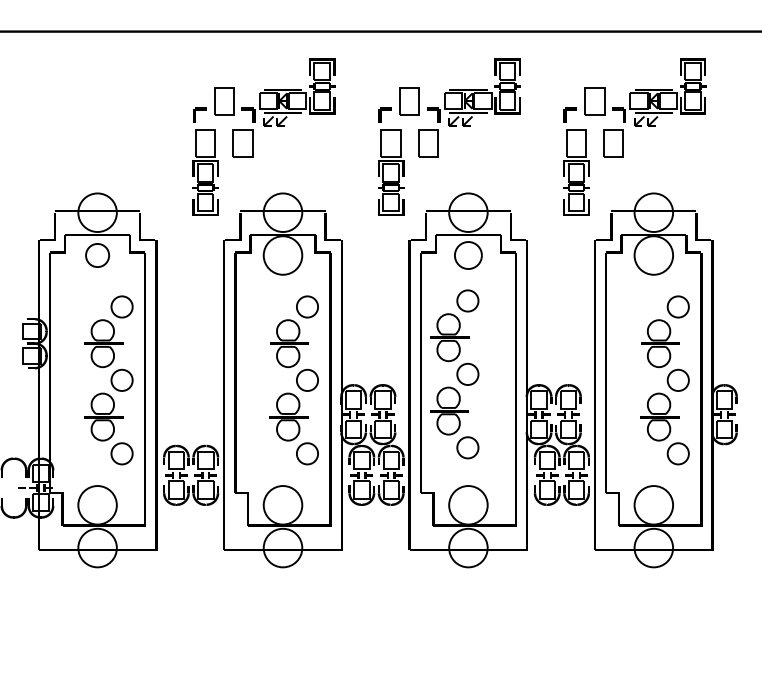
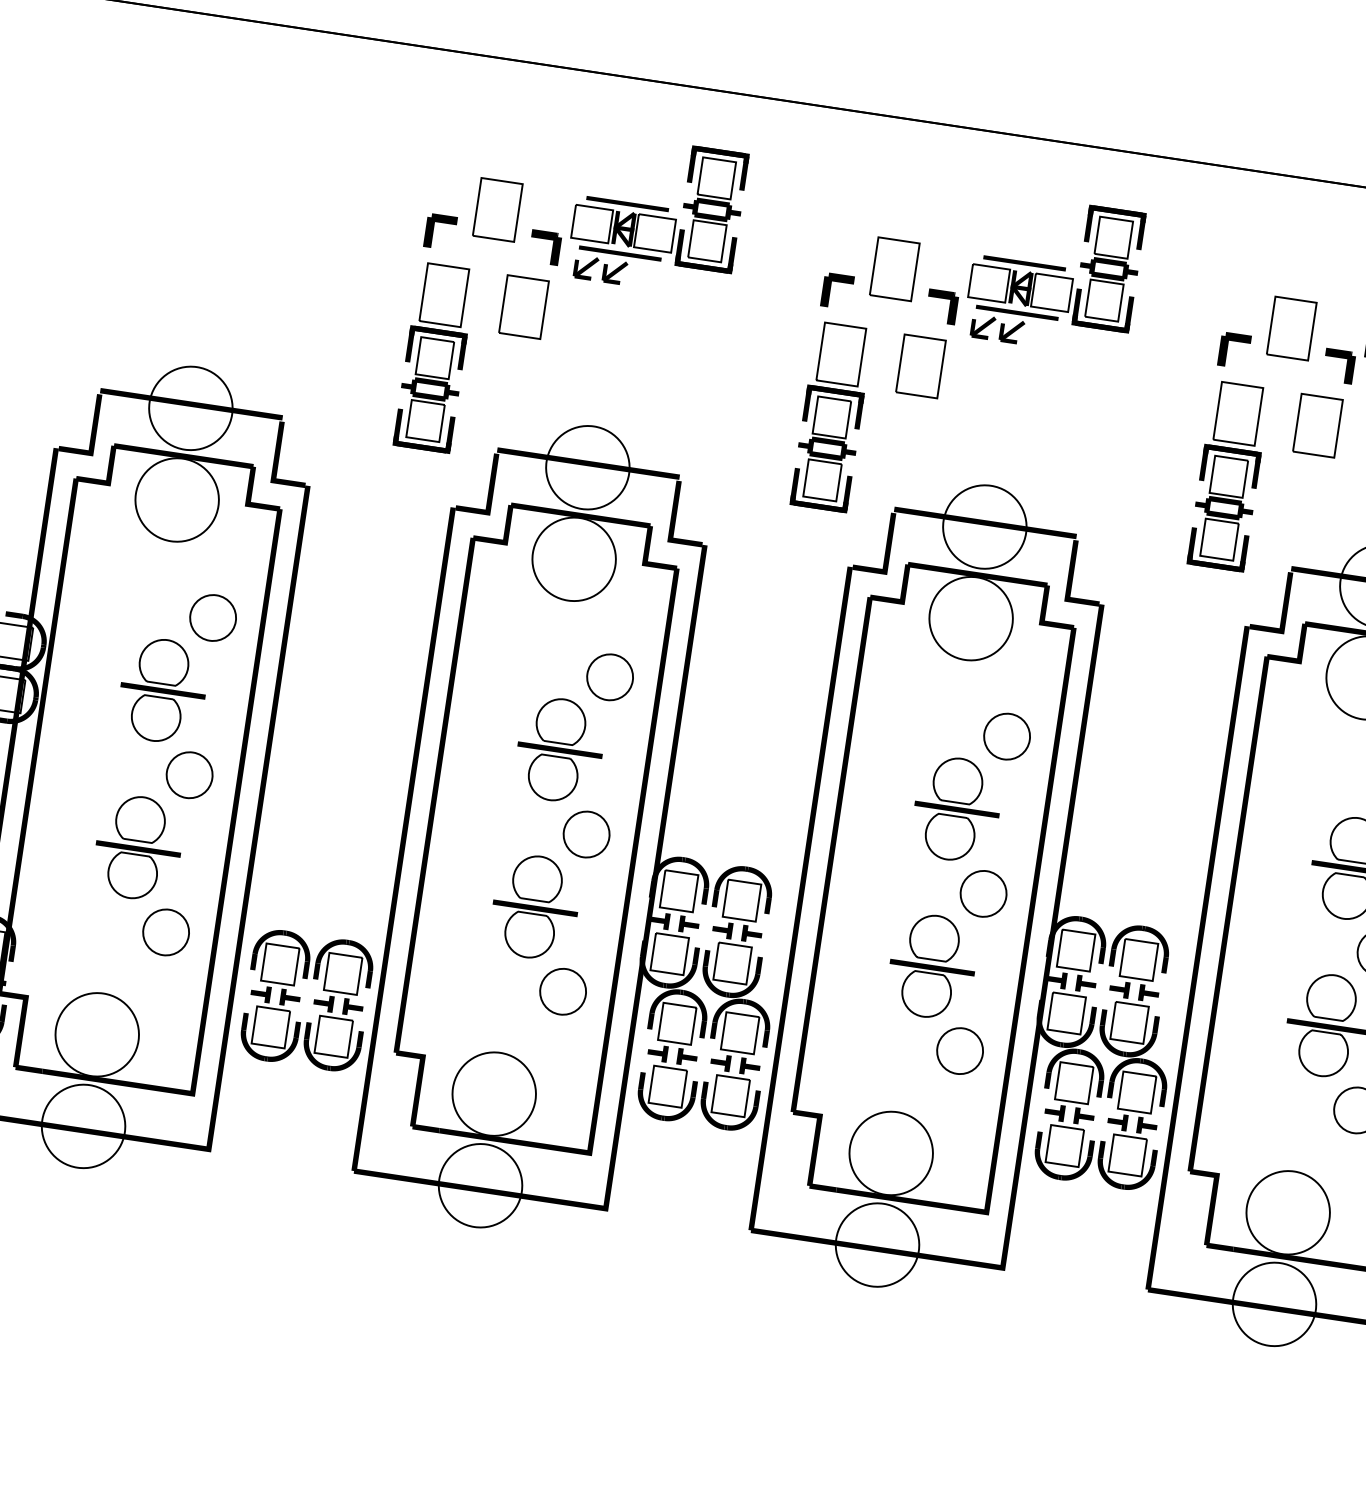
circle: (97, 255) -> (176, 499), size x1.67
circle: (468, 255) -> (971, 618), size x1.43
part: (454, 374) -> (954, 889), moved

